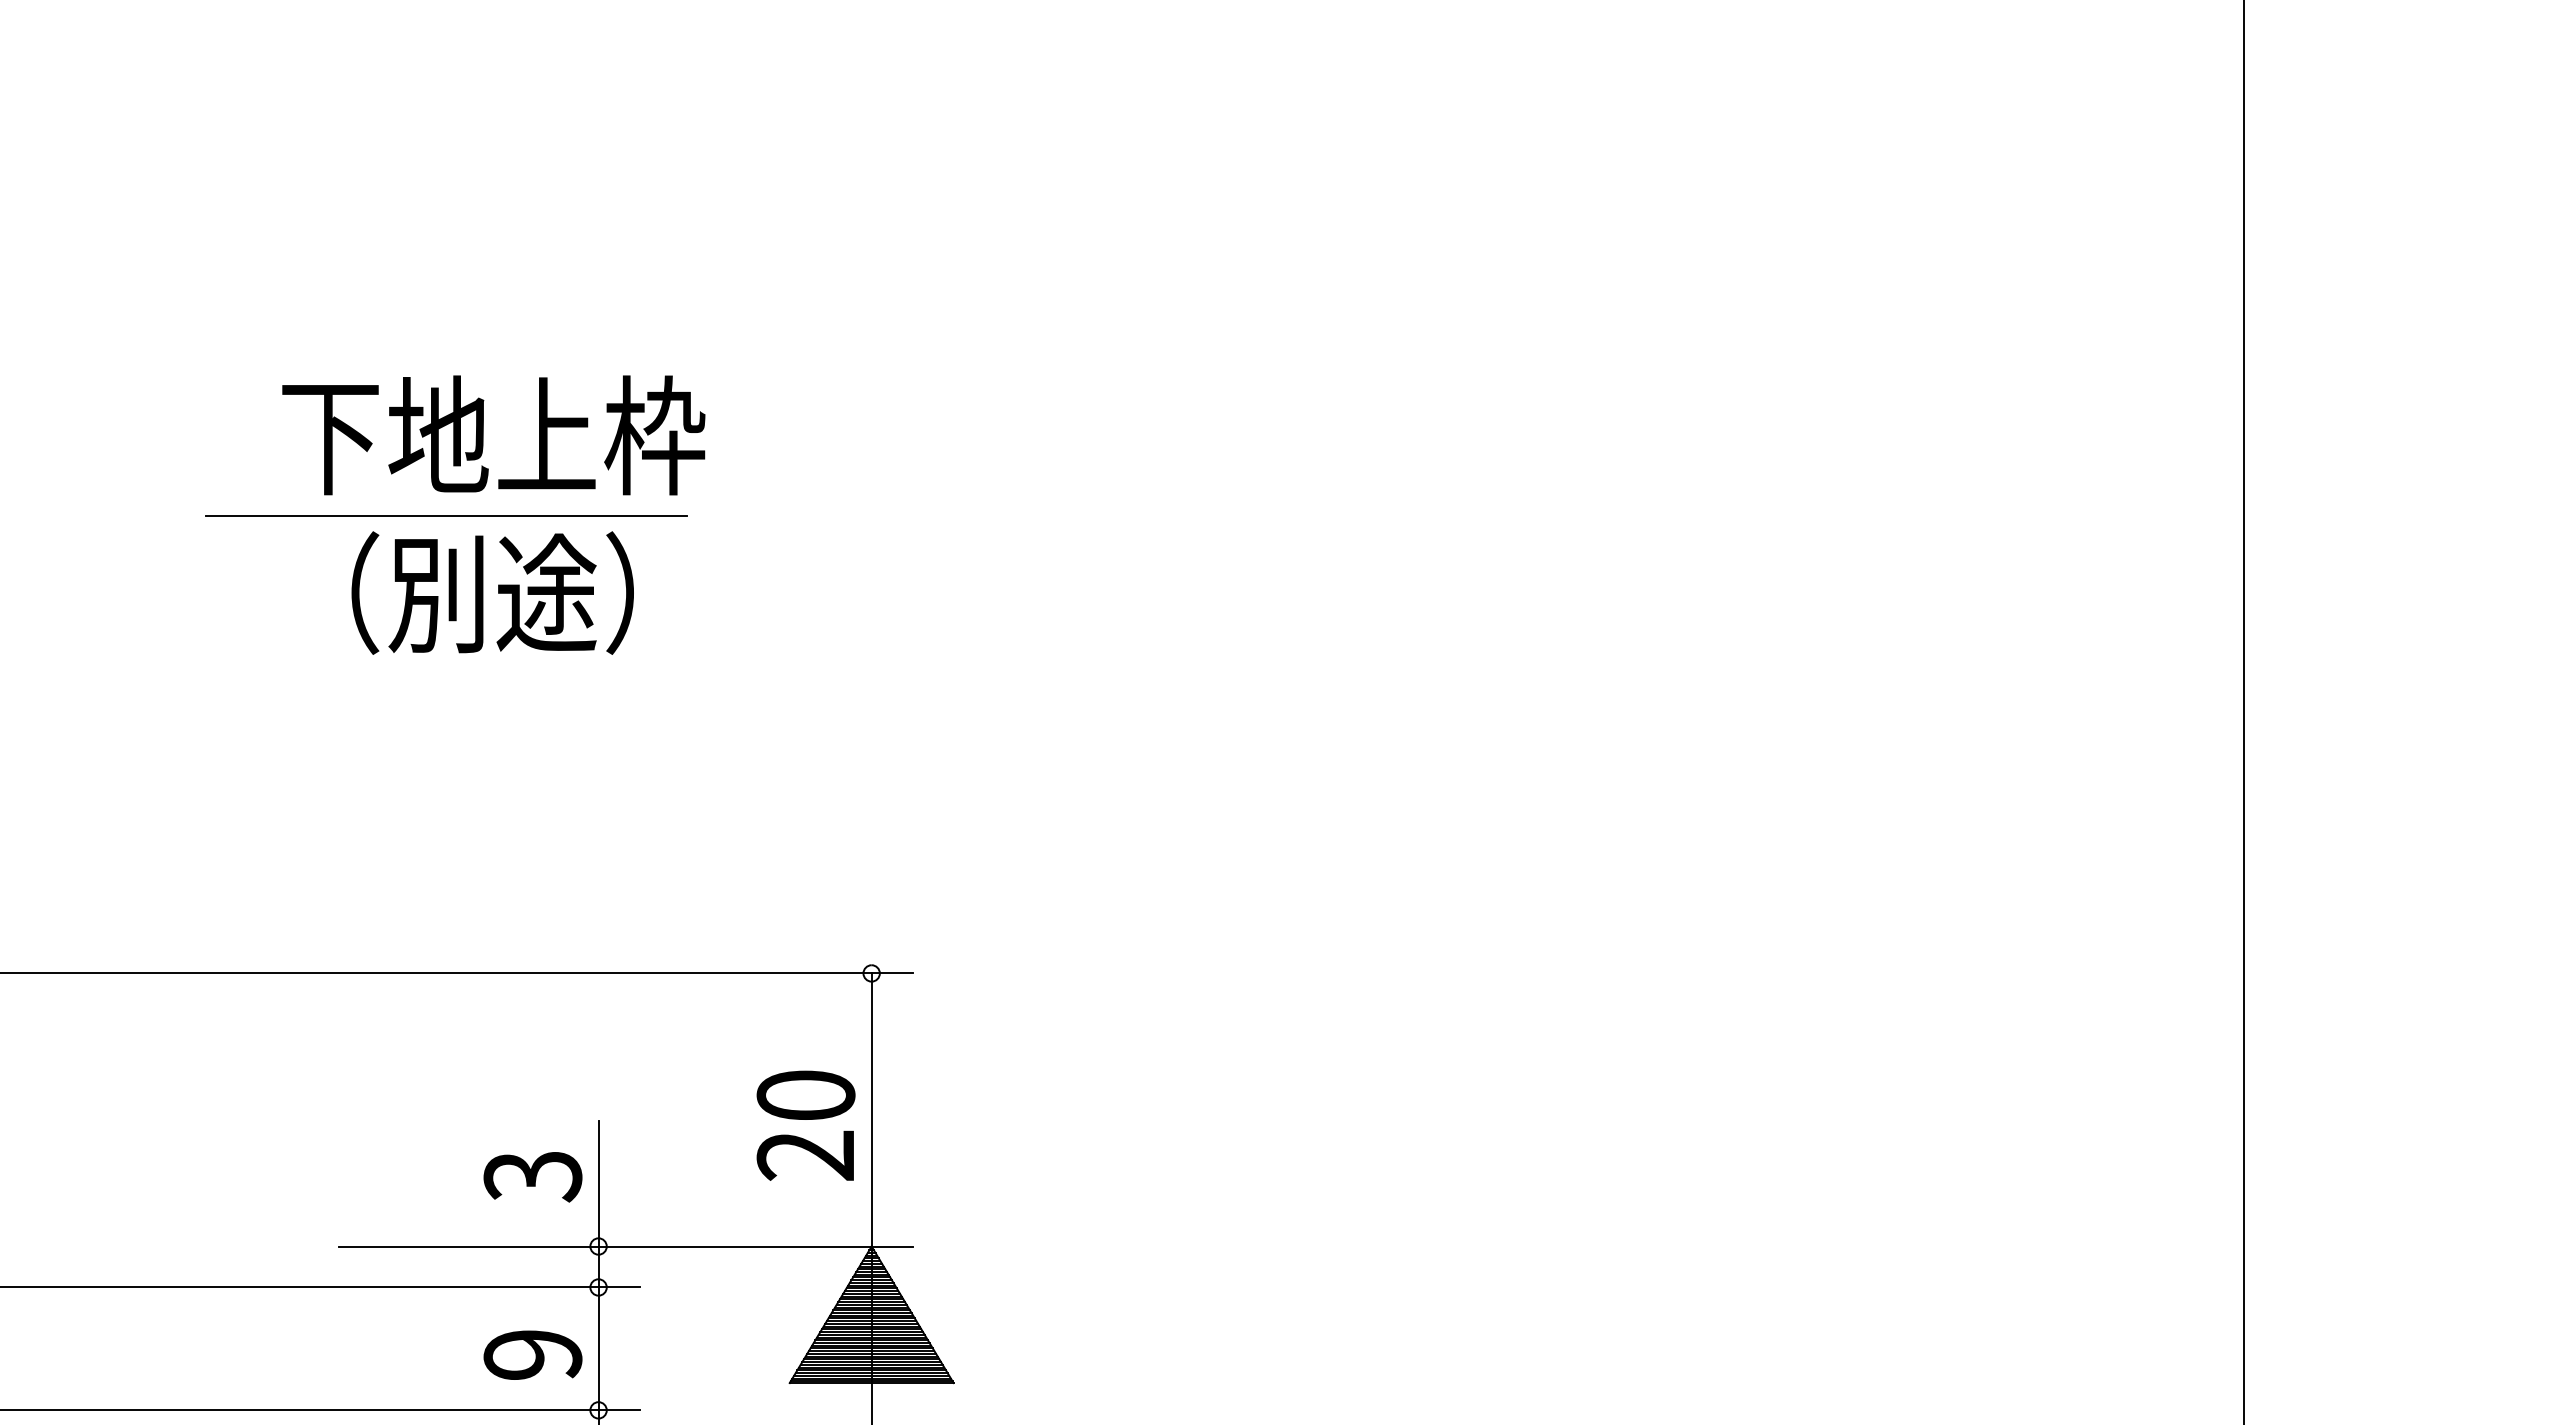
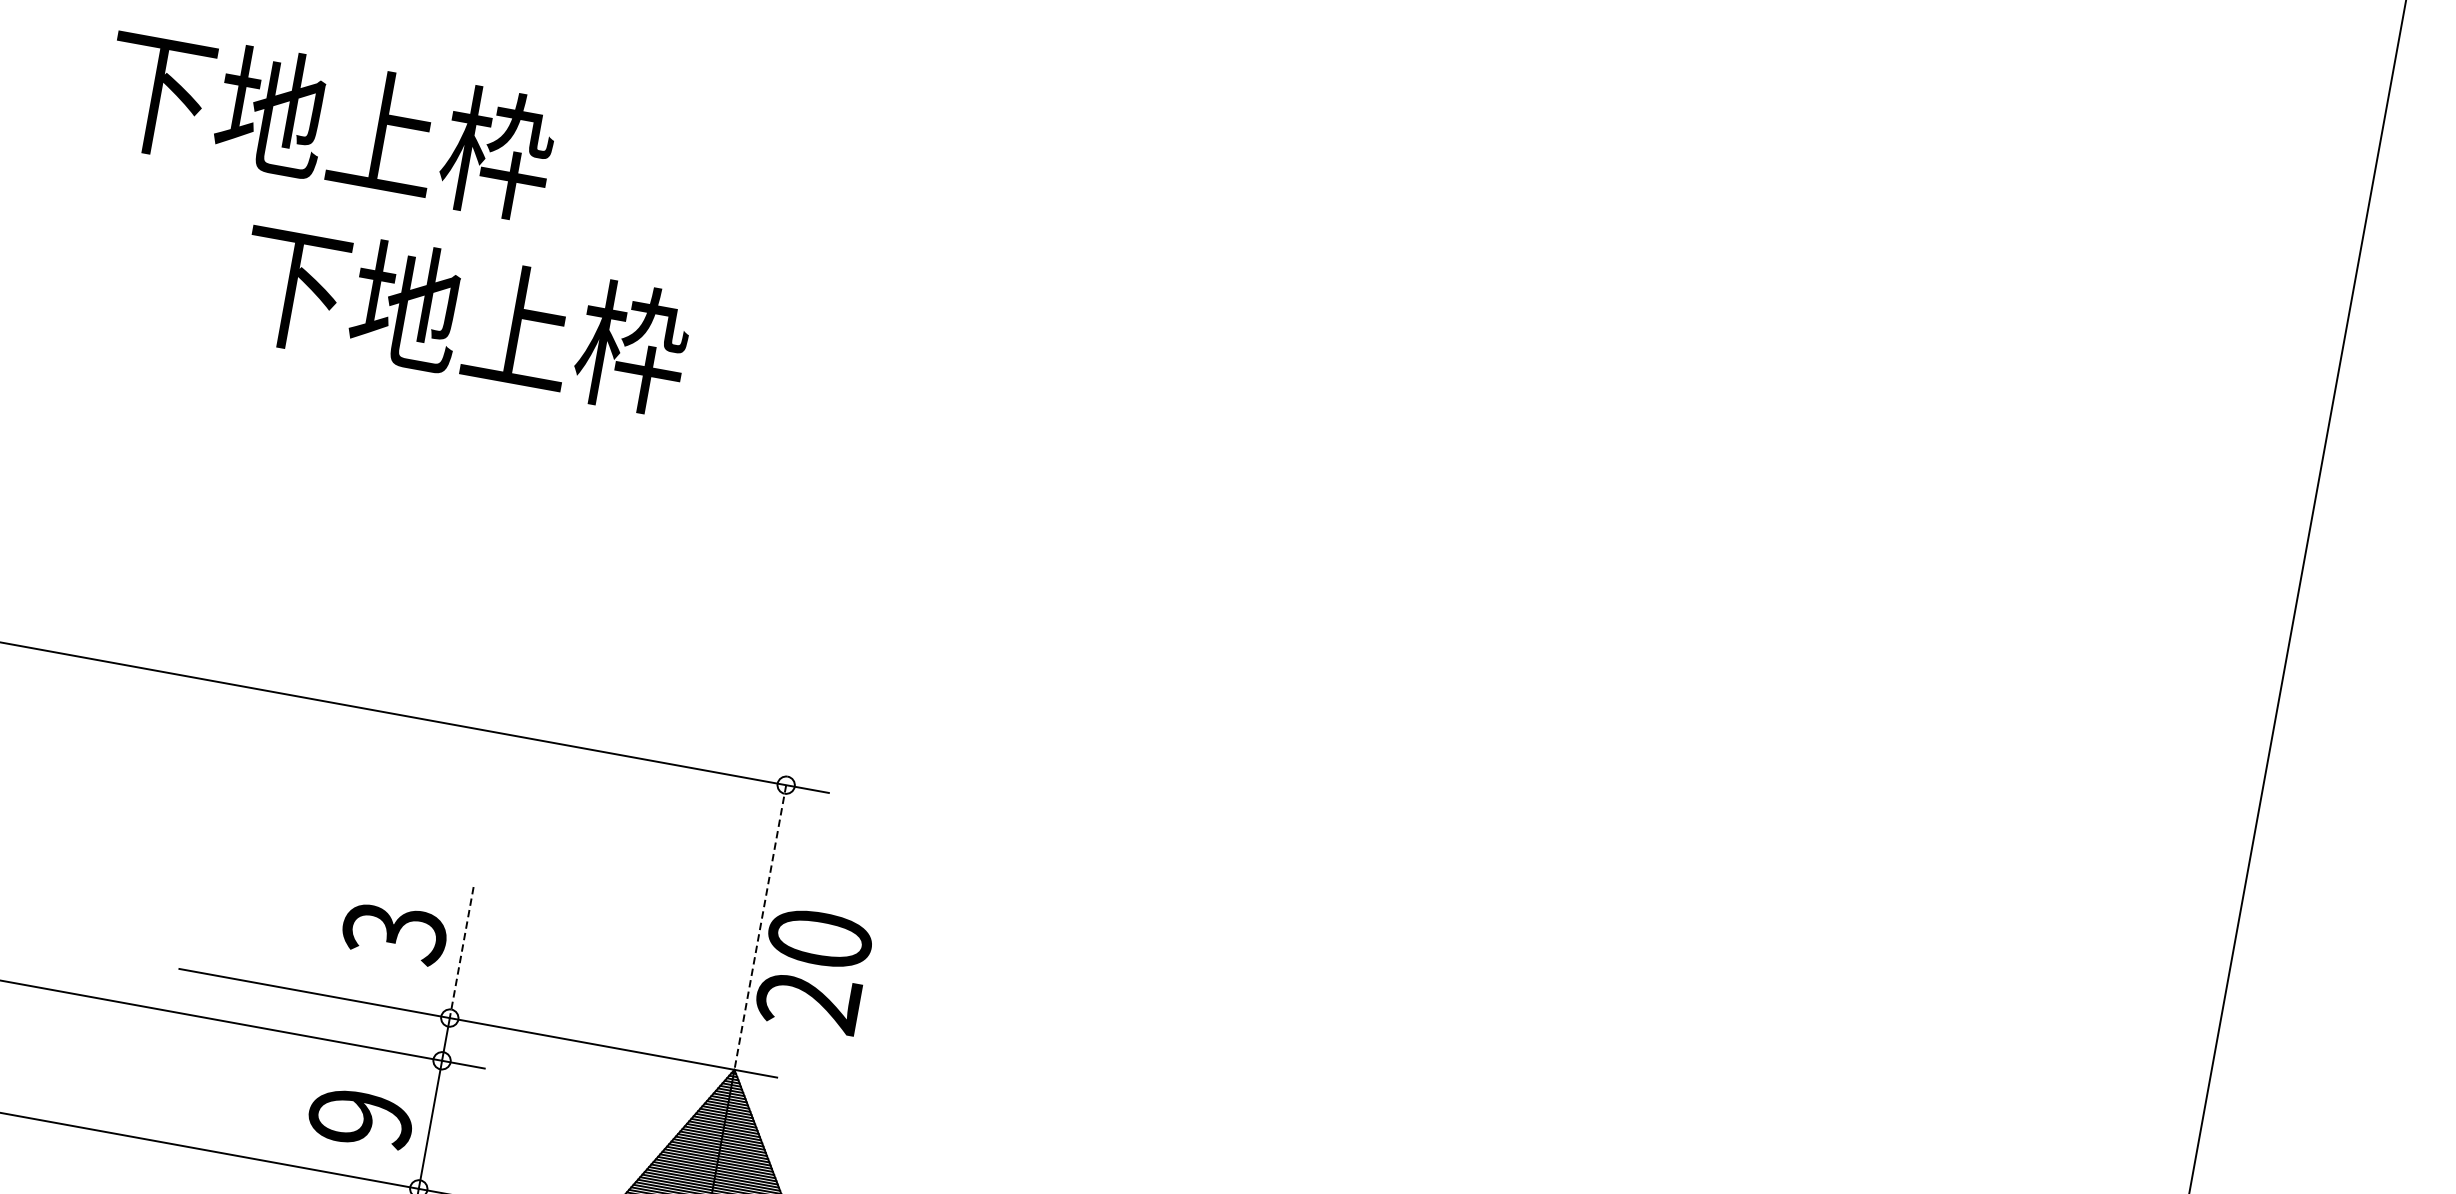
text: (493, 435) -> (329, 122), moved
line: (445, 516) -> (428, 228), removed
text: (493, 592) -> (464, 316), （別途） -> 下地上枠
line: (871, 1109) -> (760, 926), solid -> dashed
text: (805, 1125) -> (813, 970), moved
line: (598, 1183) -> (461, 952), solid -> dashed

